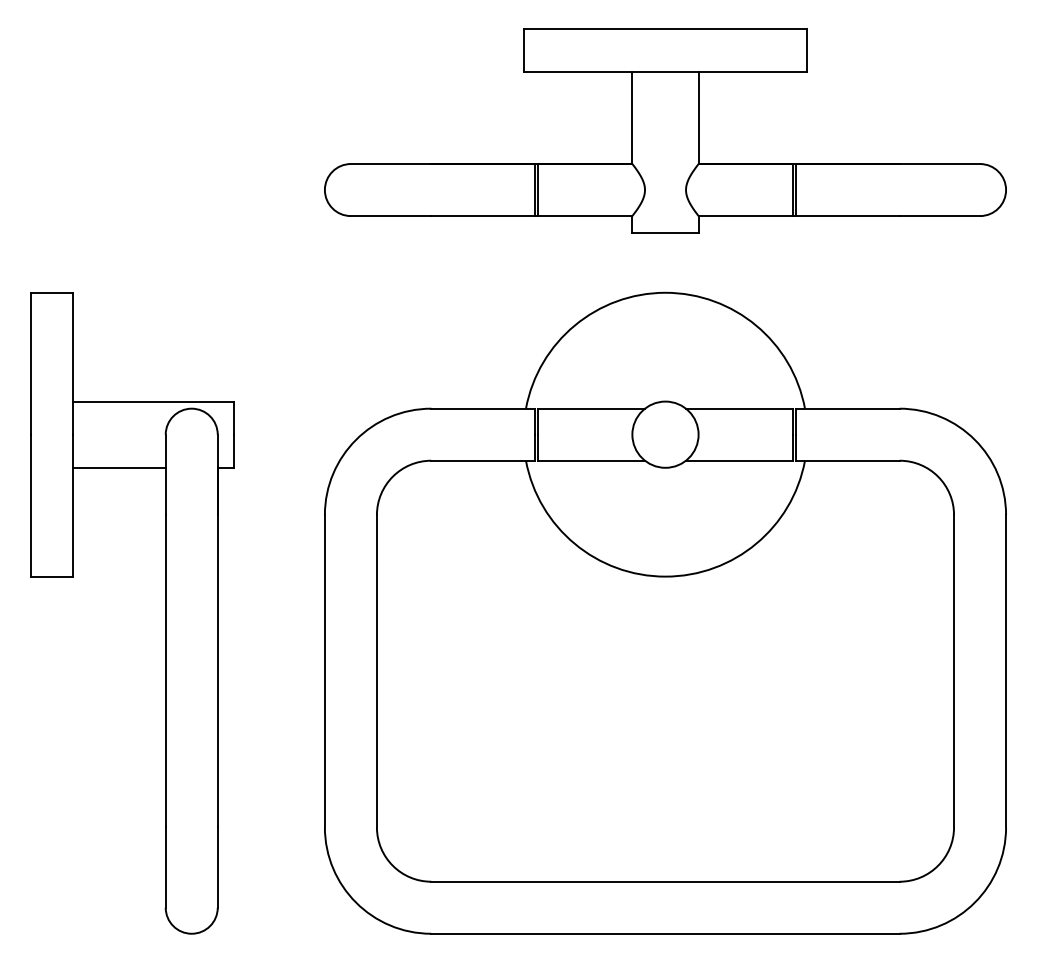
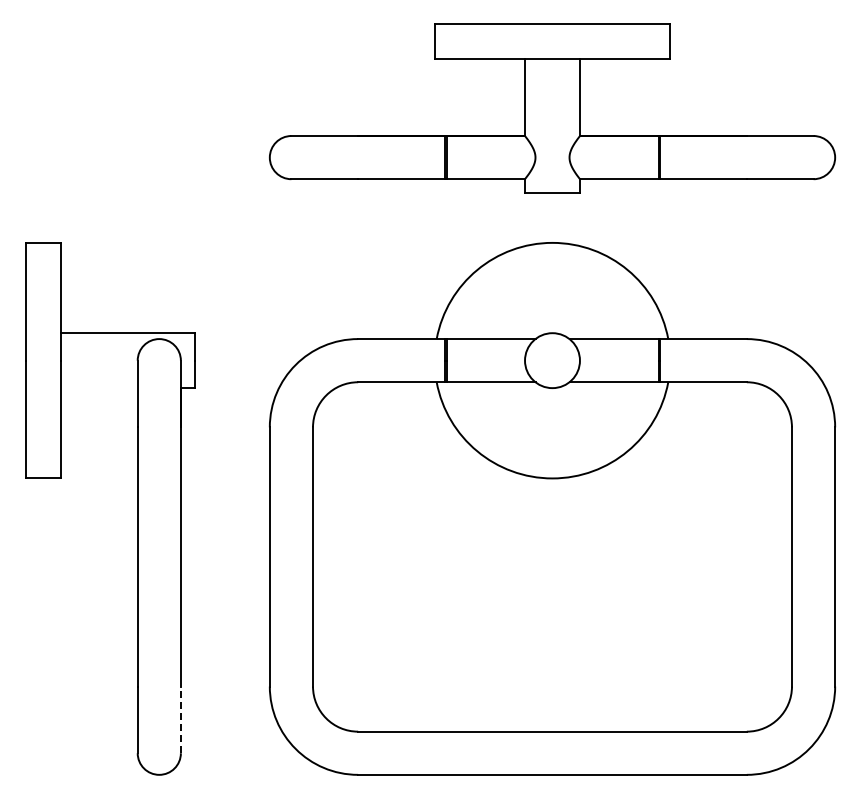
line: (119, 468) -> (99, 388), removed
line: (217, 867) -> (180, 719), solid -> dashed

